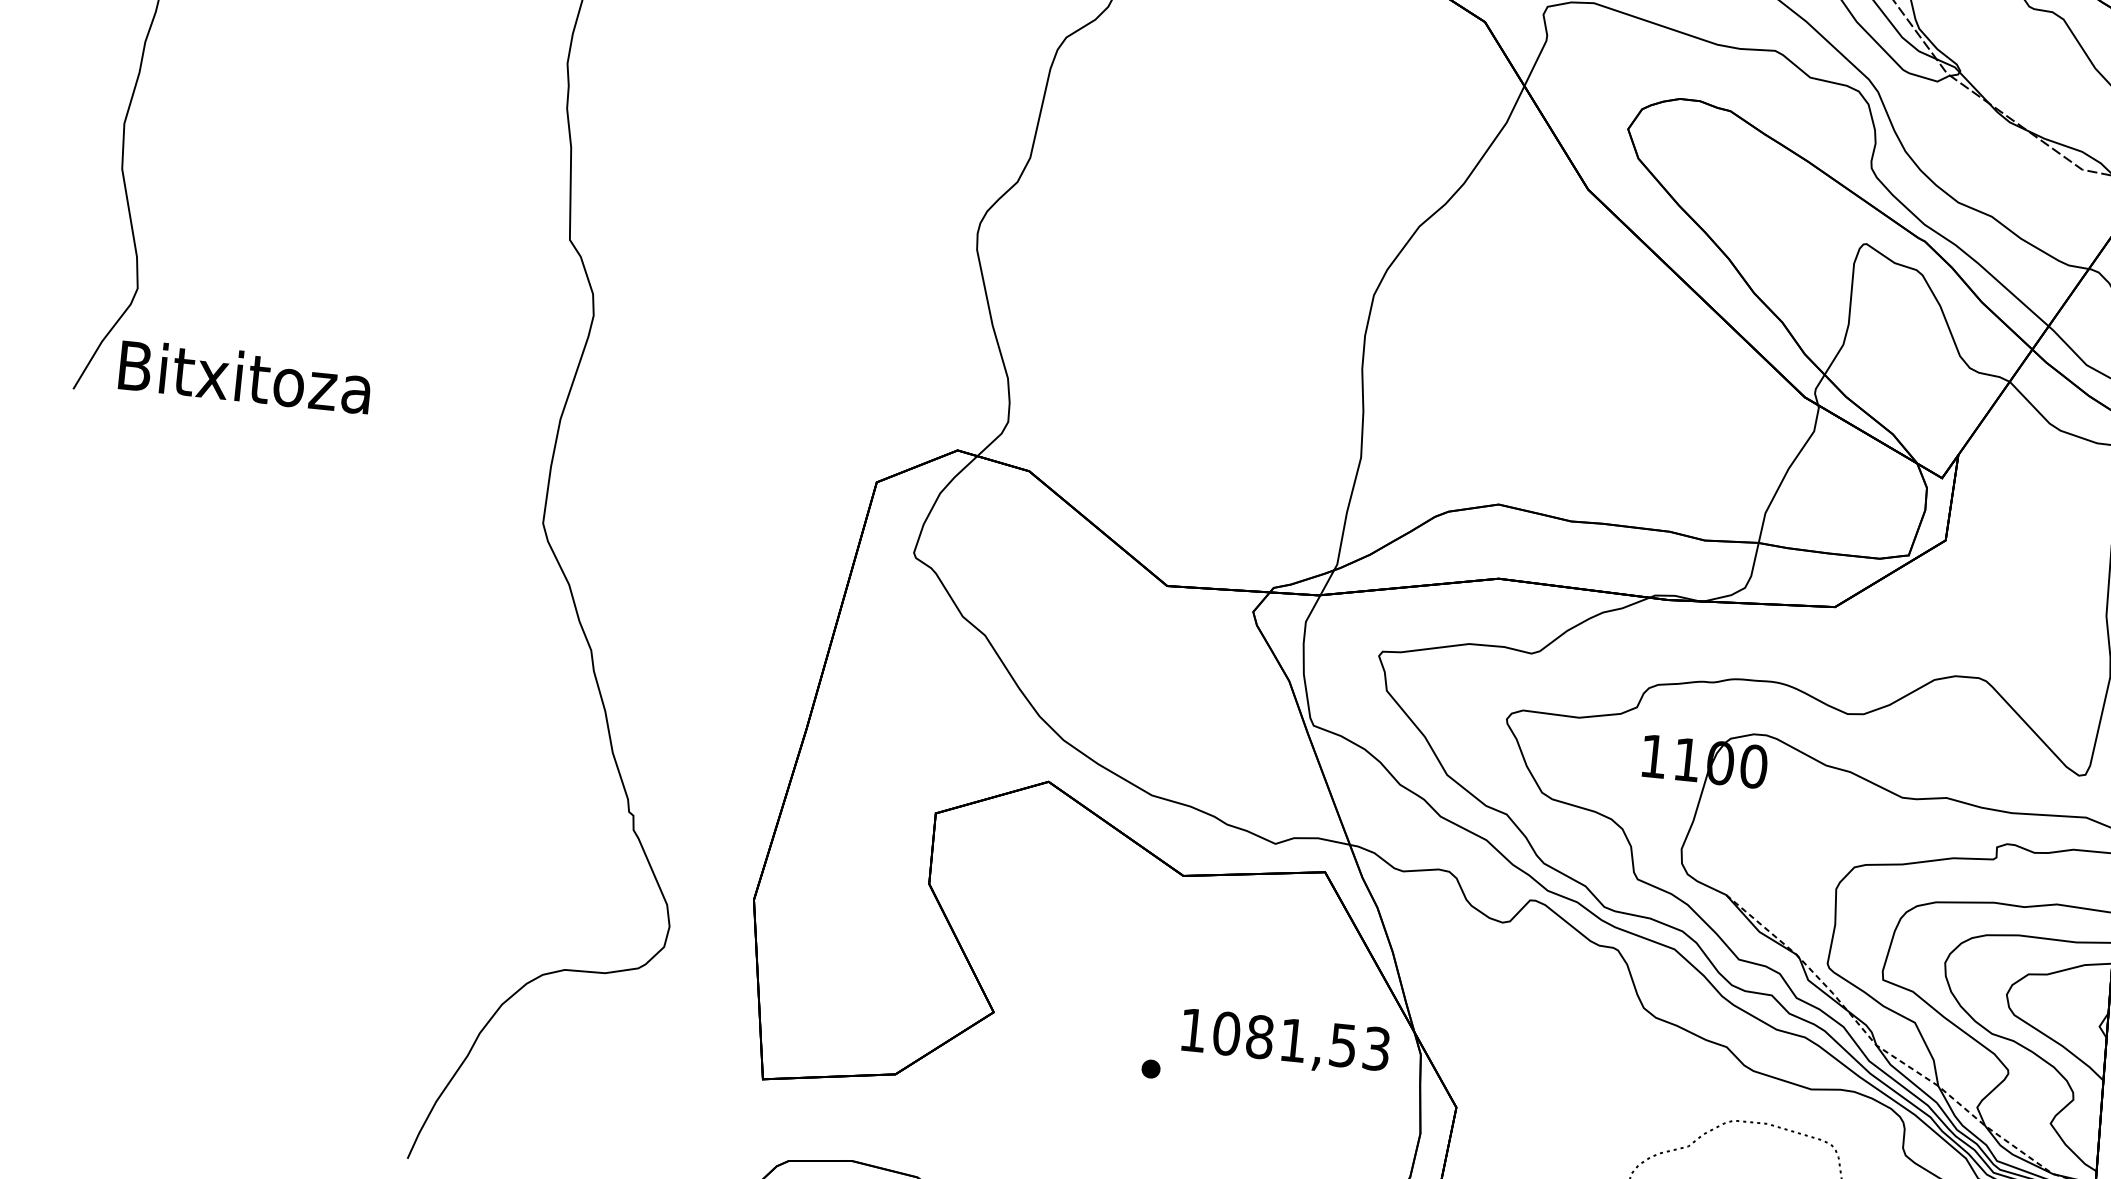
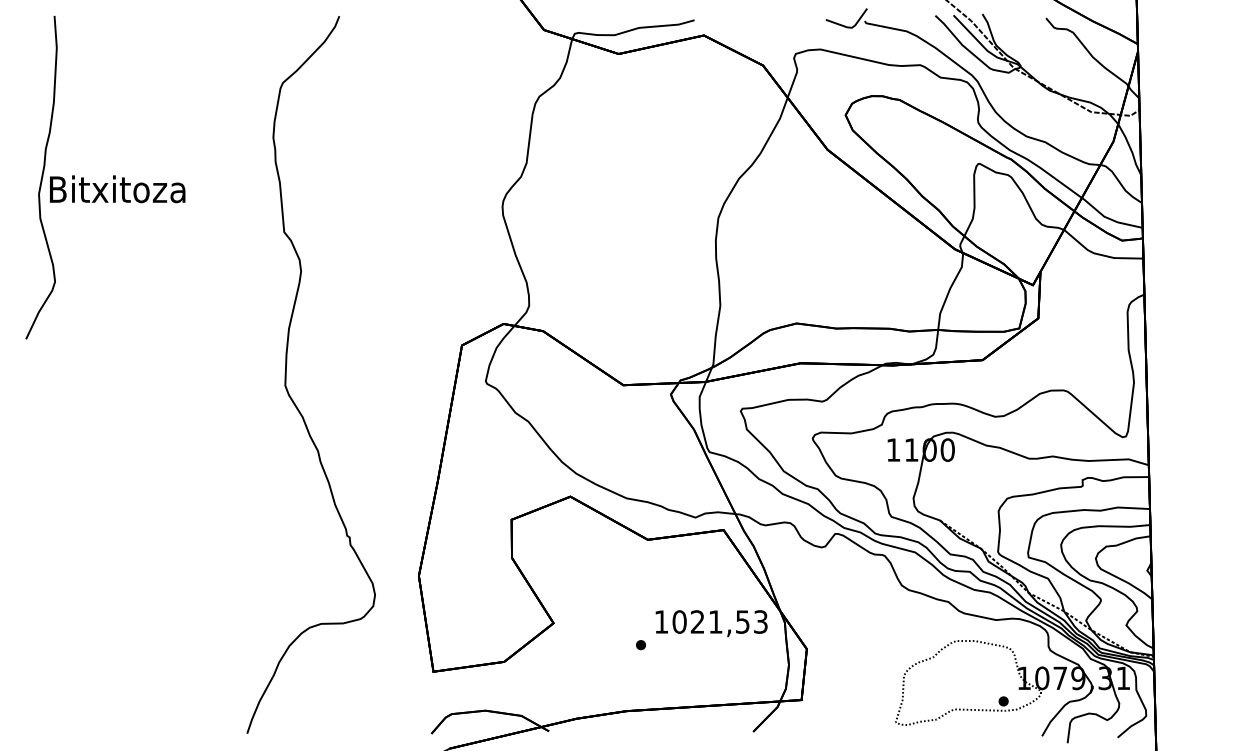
text: (244, 377) -> (117, 189), moved
text: (1259, 1036) -> (697, 621), 1081,53 -> 1021,53

